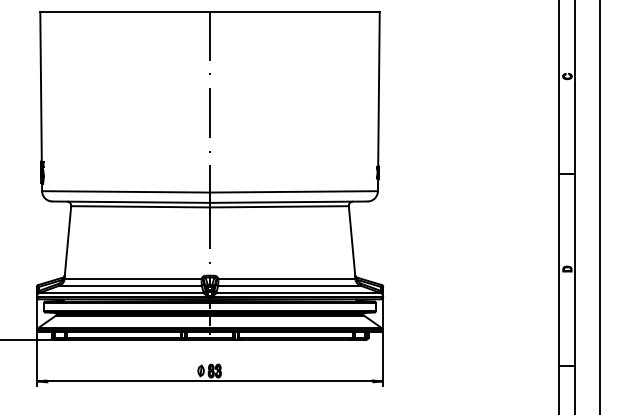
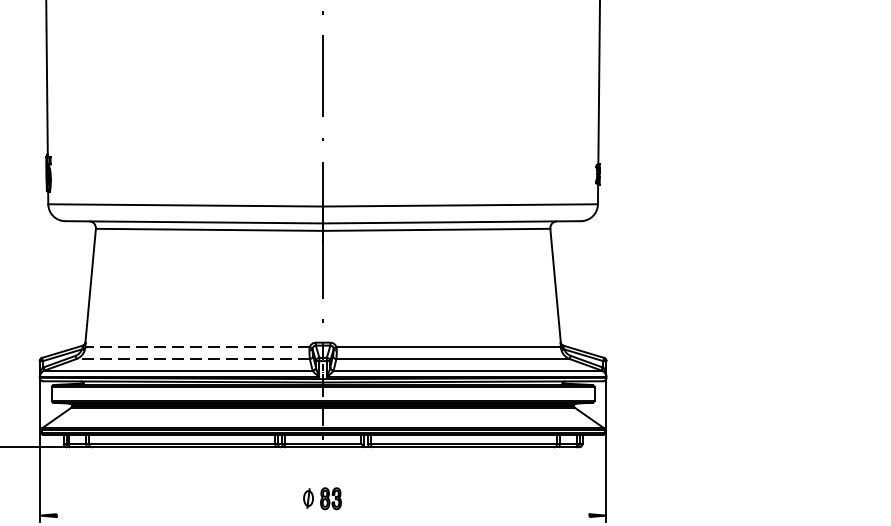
line: (133, 278) -> (197, 347), solid -> dashed
line: (130, 285) -> (192, 358), solid -> dashed
line: (209, 381) -> (322, 515), removed

